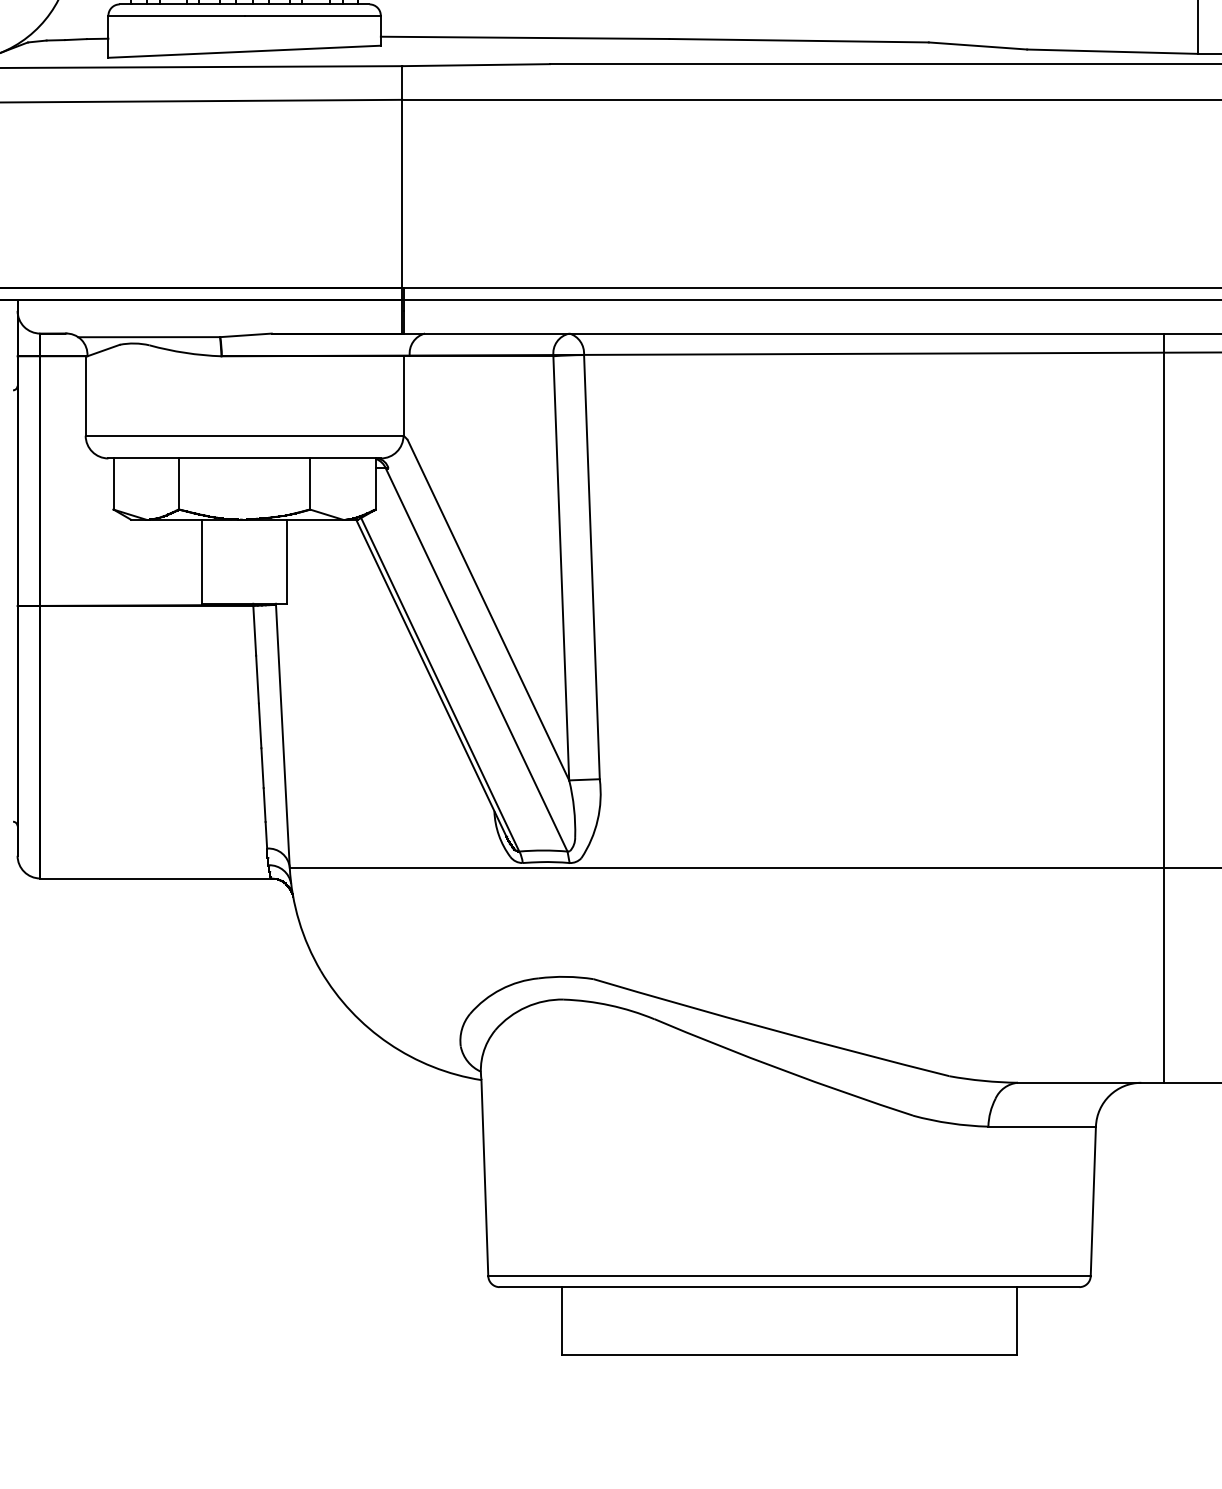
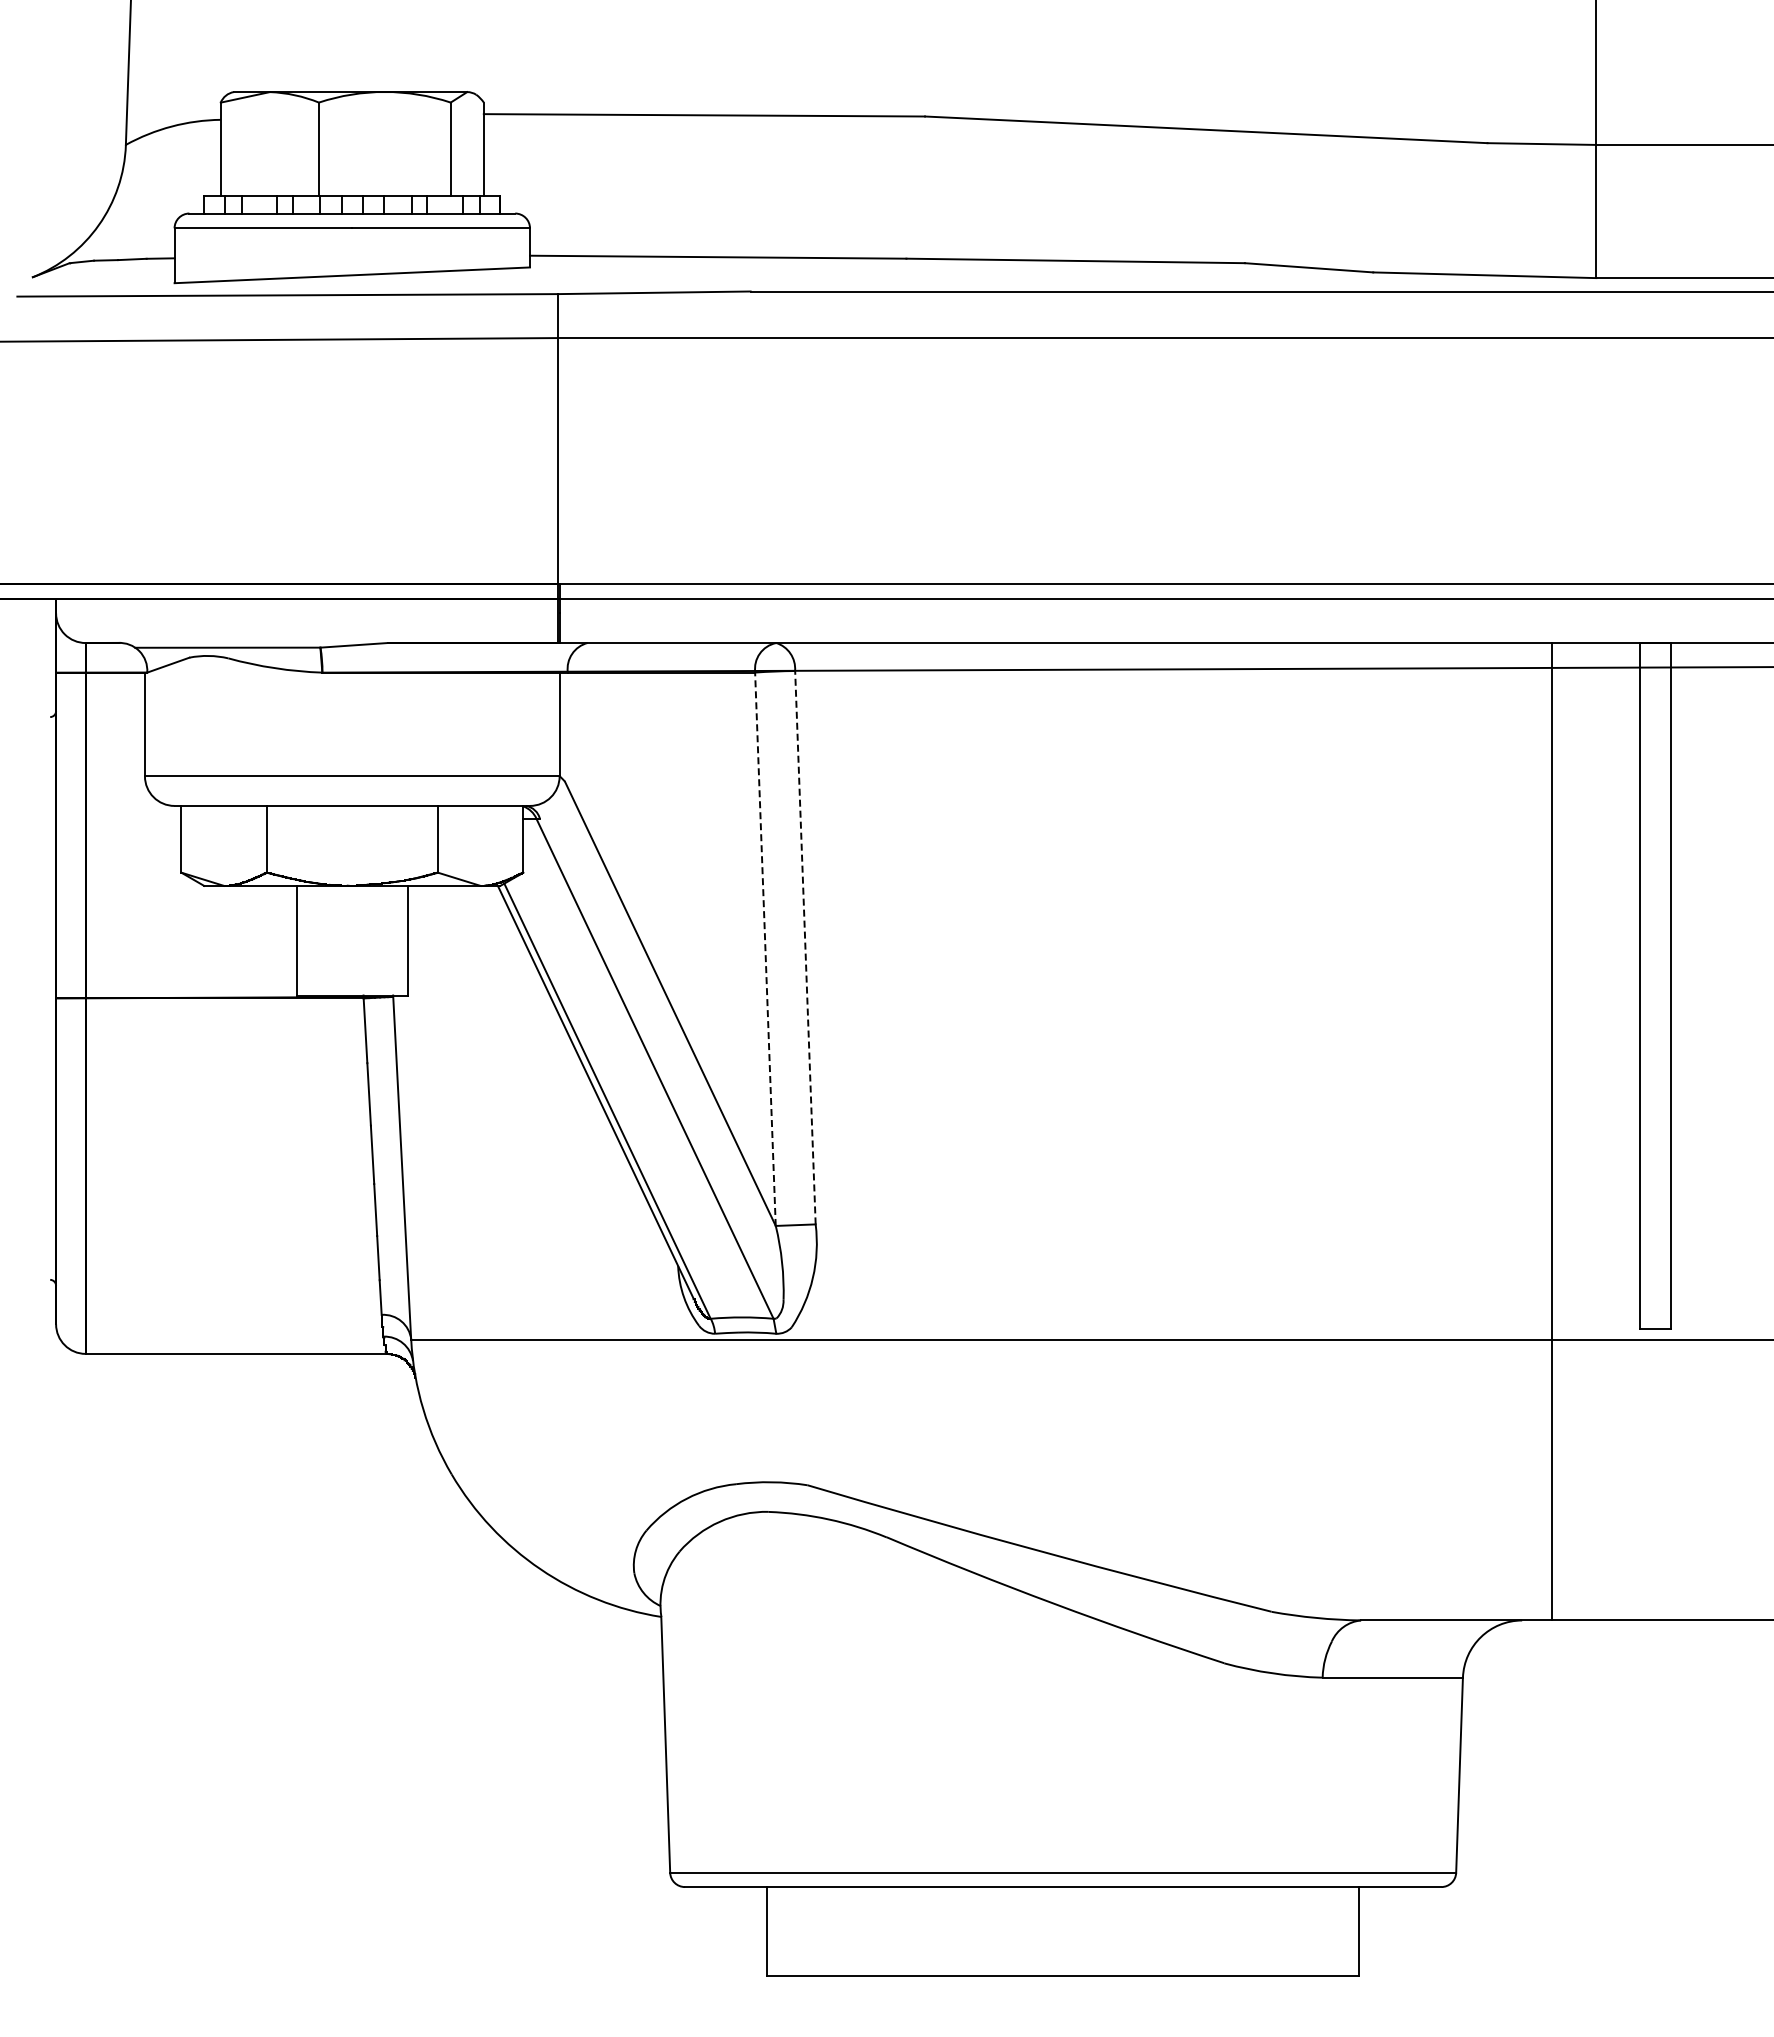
line: (591, 566) -> (805, 947), solid -> dashed
line: (561, 568) -> (765, 949), solid -> dashed

